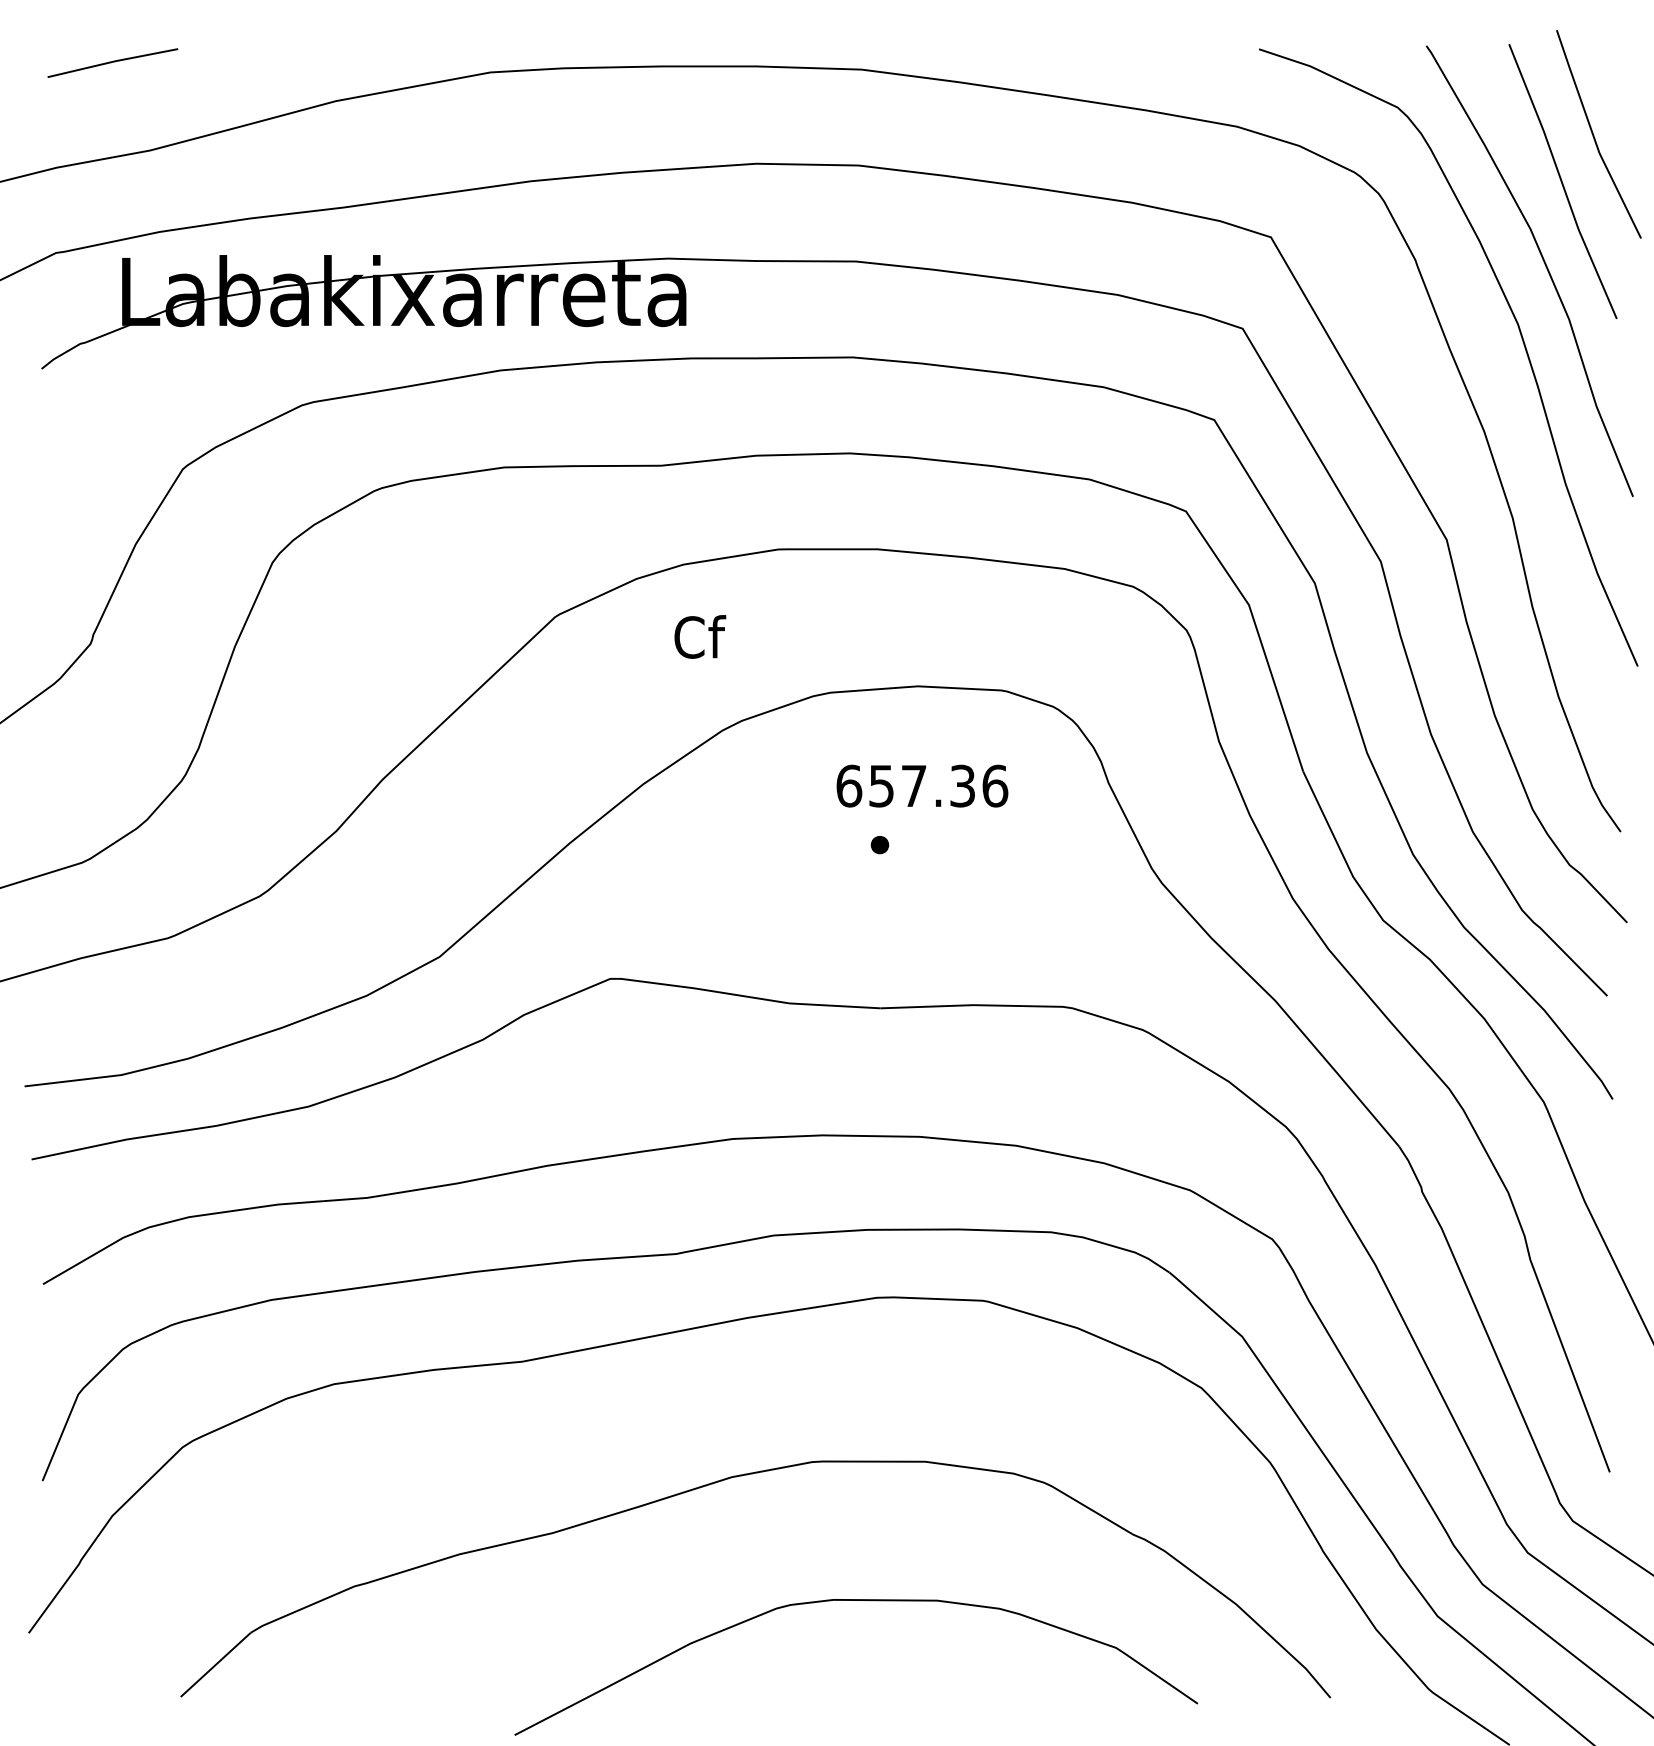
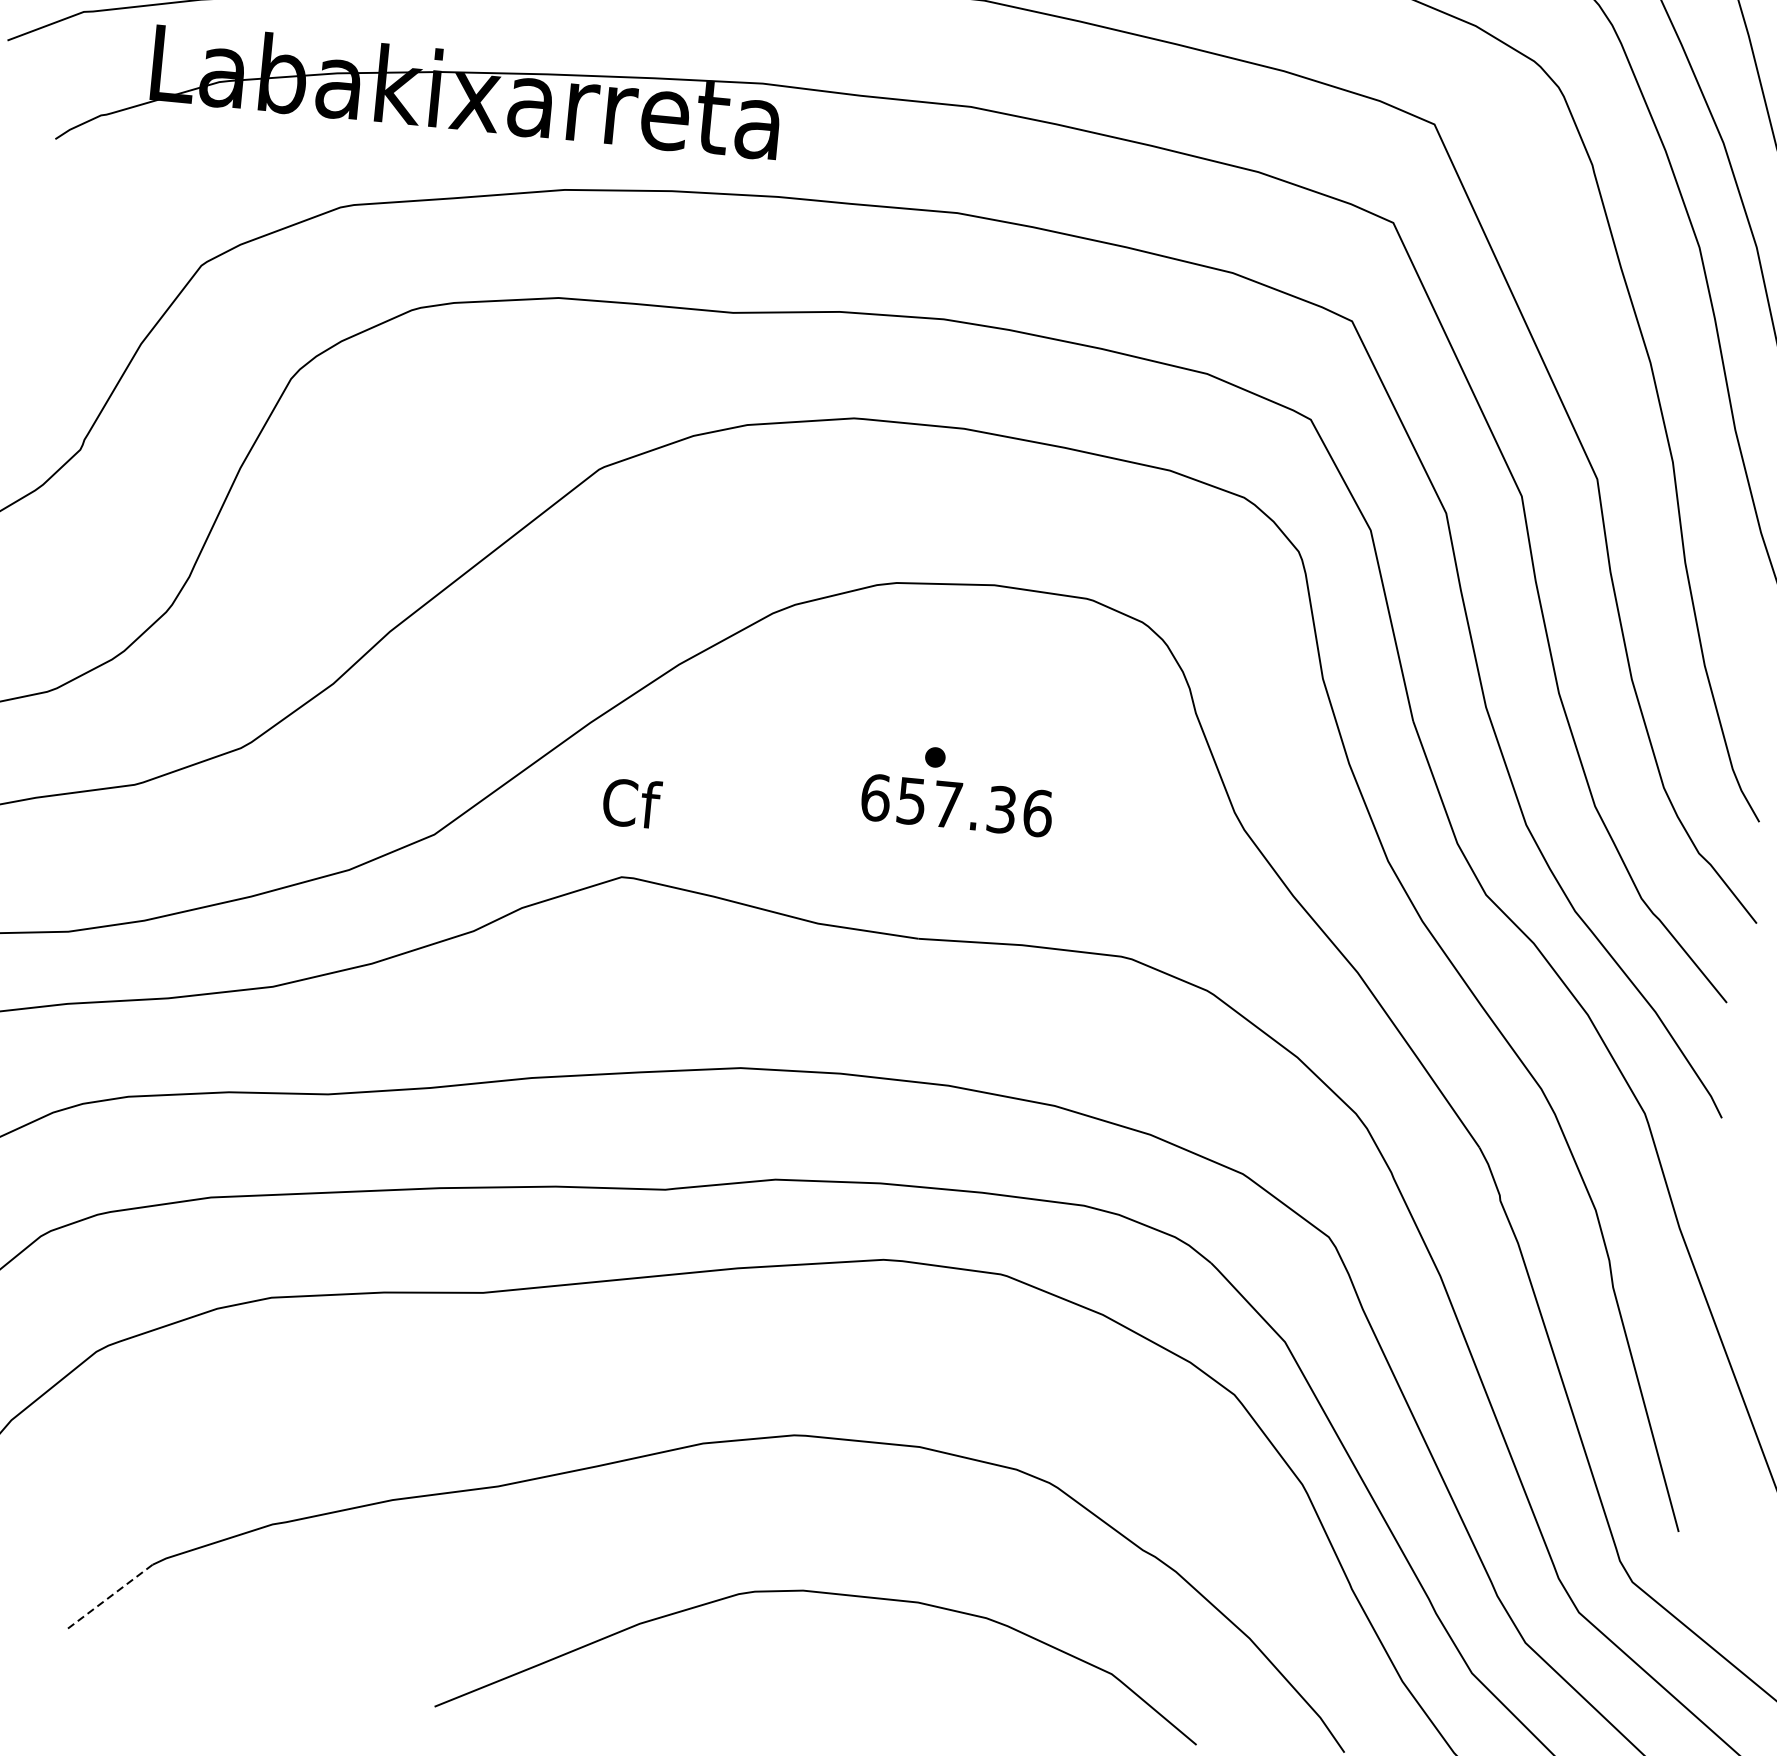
text: (700, 636) -> (632, 802), moved
text: (922, 785) -> (957, 804), moved
line: (215, 1664) -> (109, 1596), solid -> dashed

